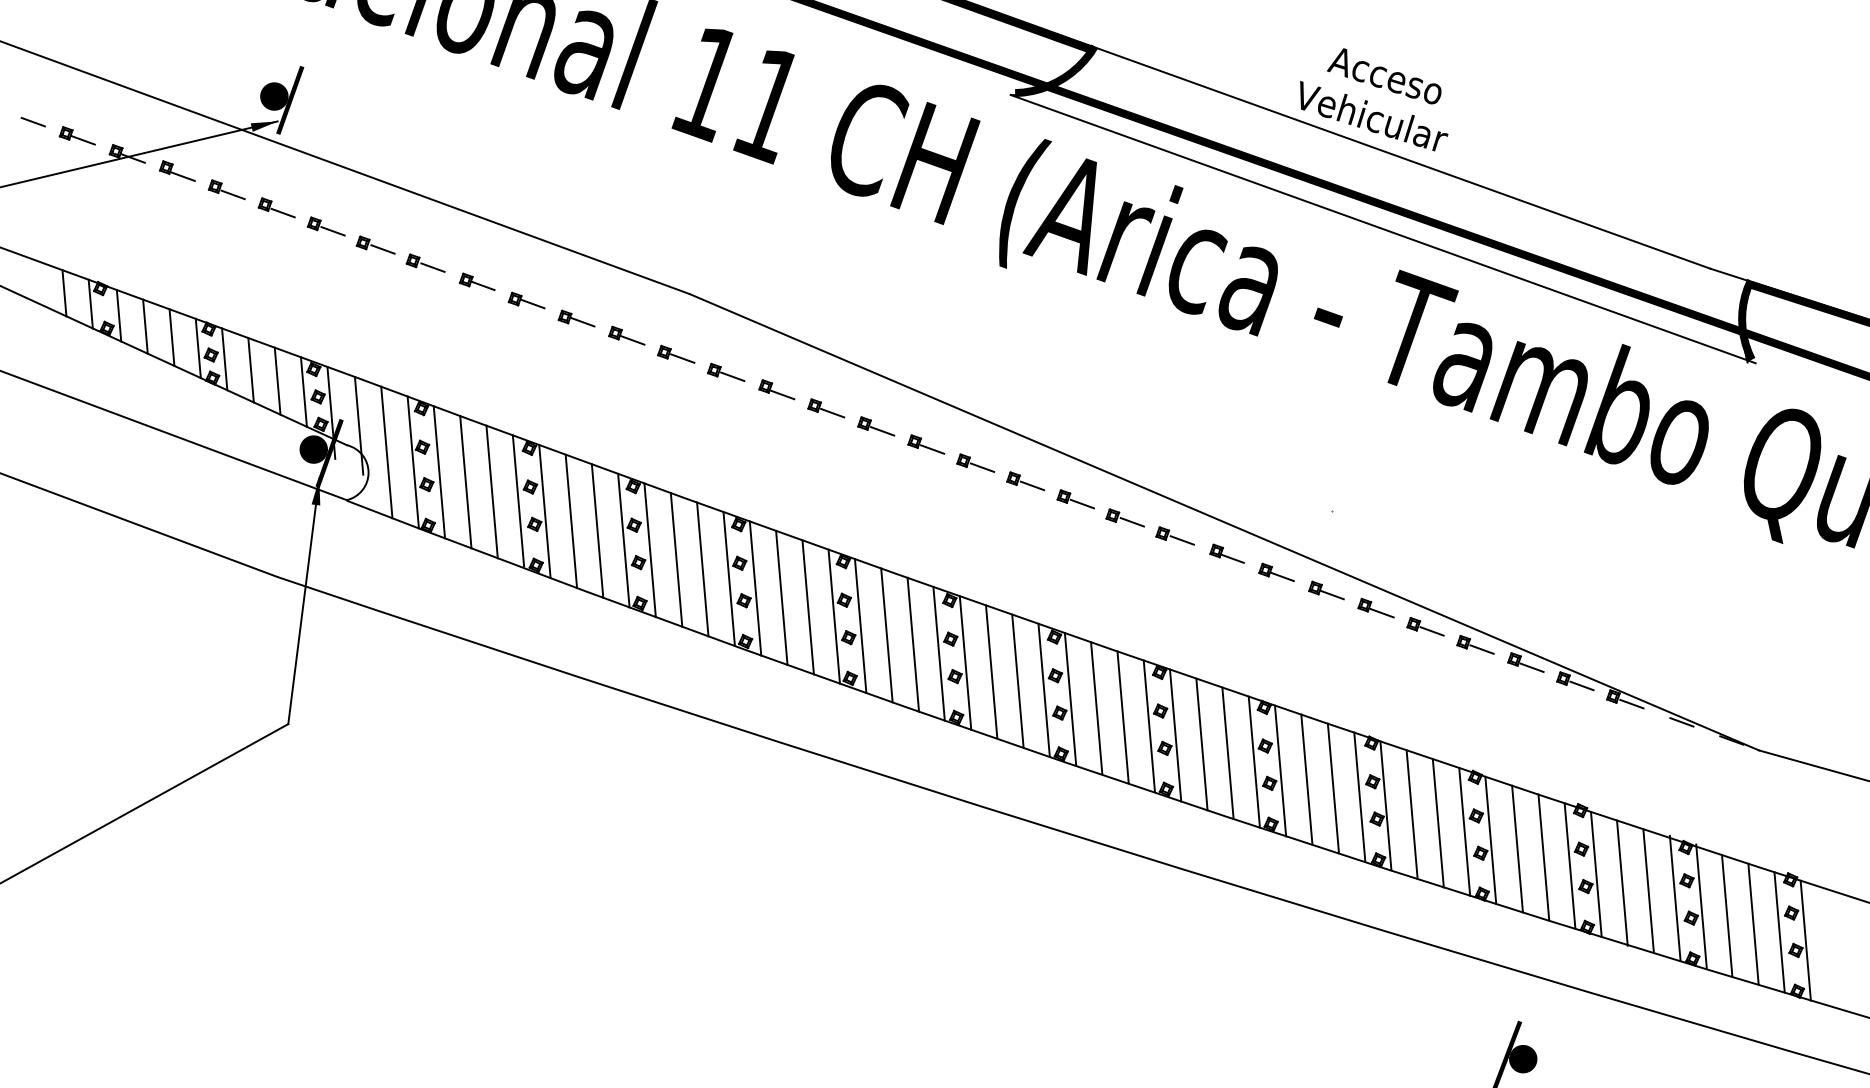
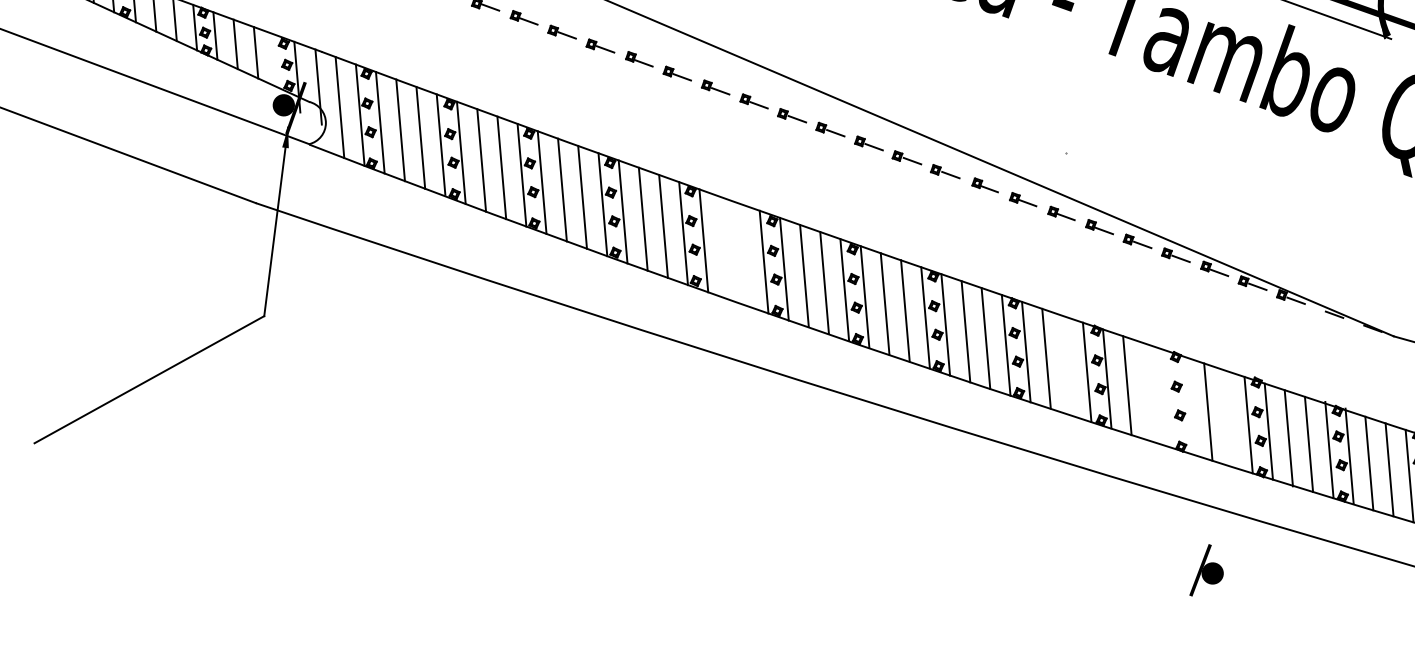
line: (303, 391) -> (275, 60), removed
line: (886, 635) -> (723, 248), removed
line: (913, 644) -> (744, 255), removed
line: (1332, 788) -> (1066, 365), removed
line: (1437, 823) -> (1146, 392), removed
line: (1464, 831) -> (1167, 398), removed
line: (1490, 840) -> (1187, 405), removed
line: (1543, 857) -> (1228, 418), removed

